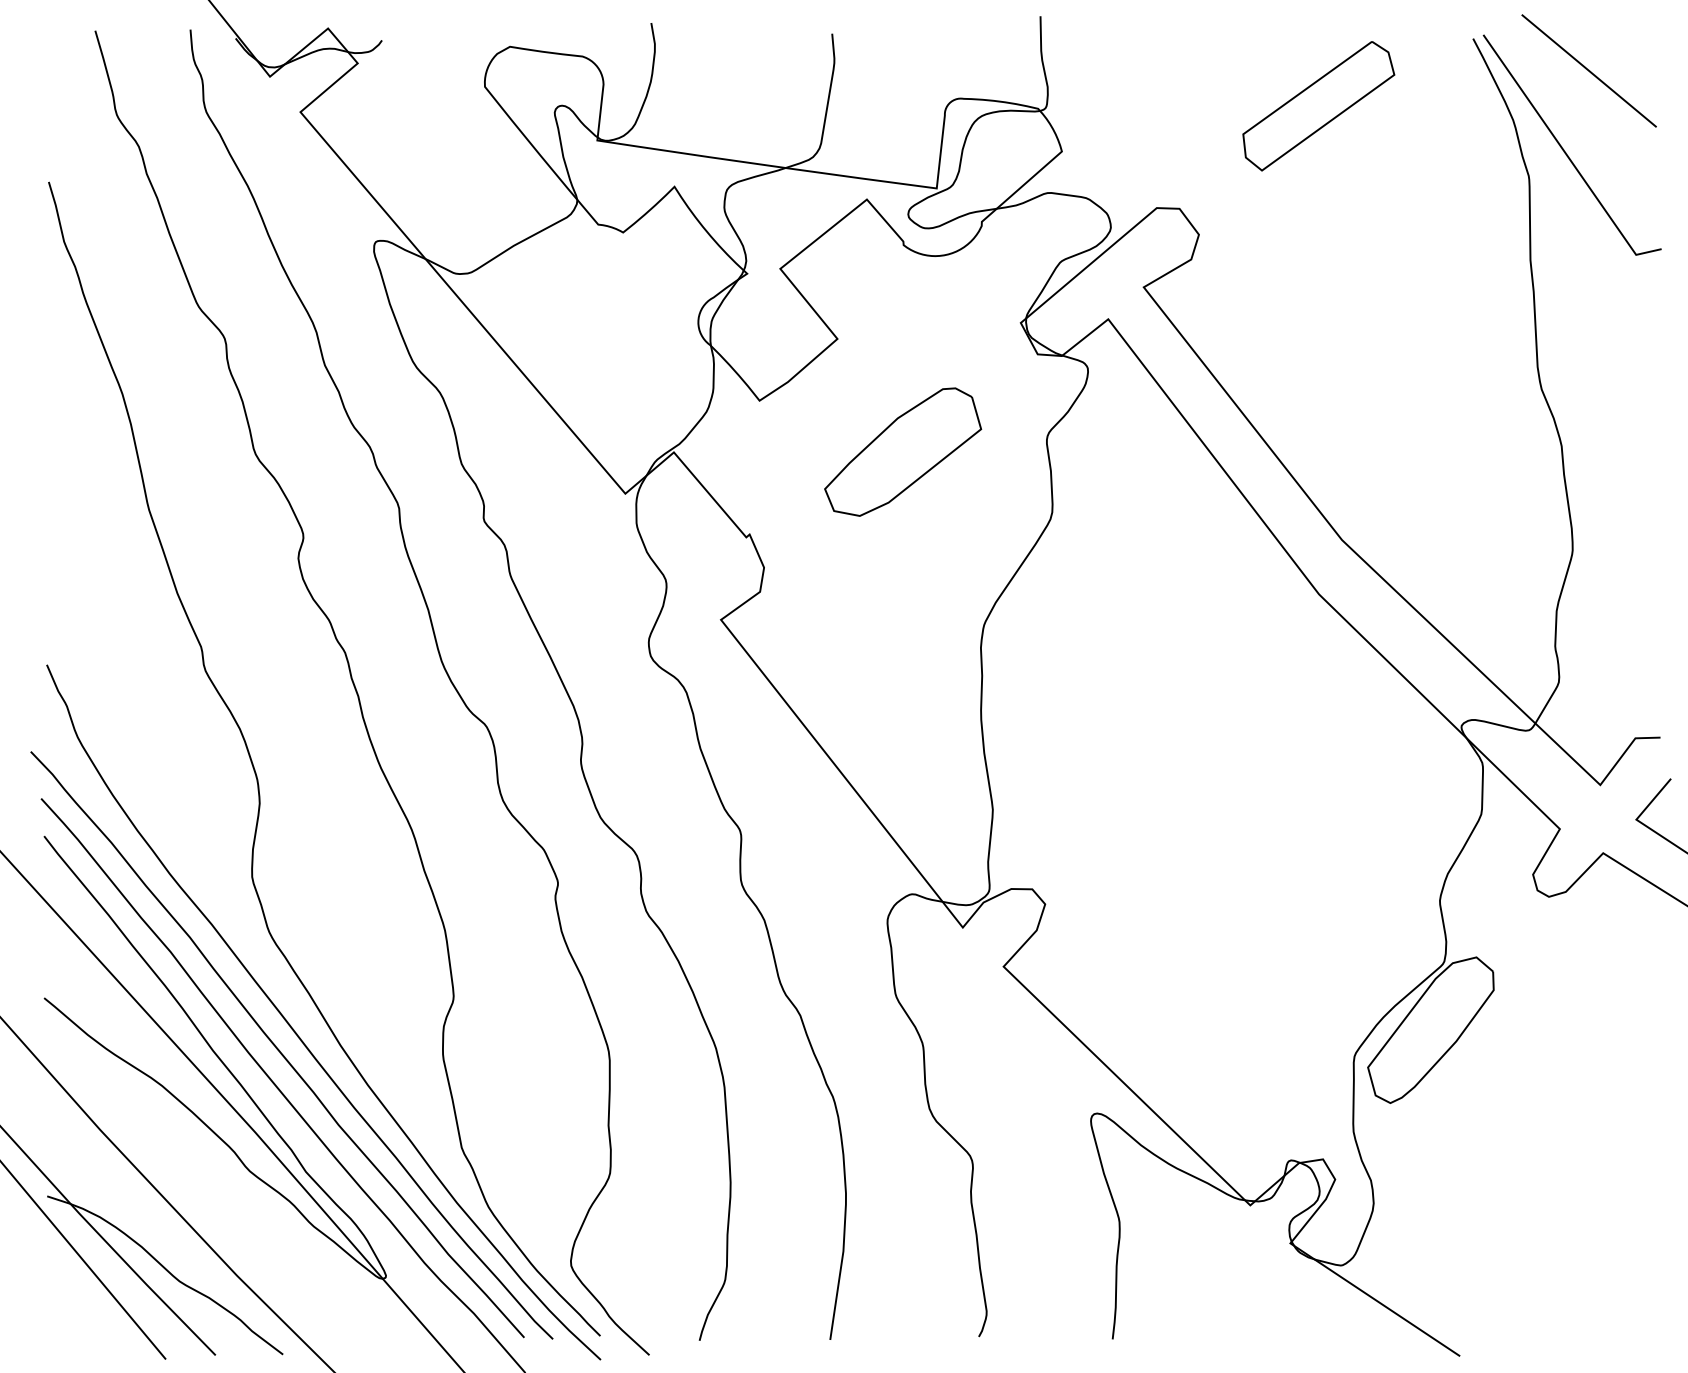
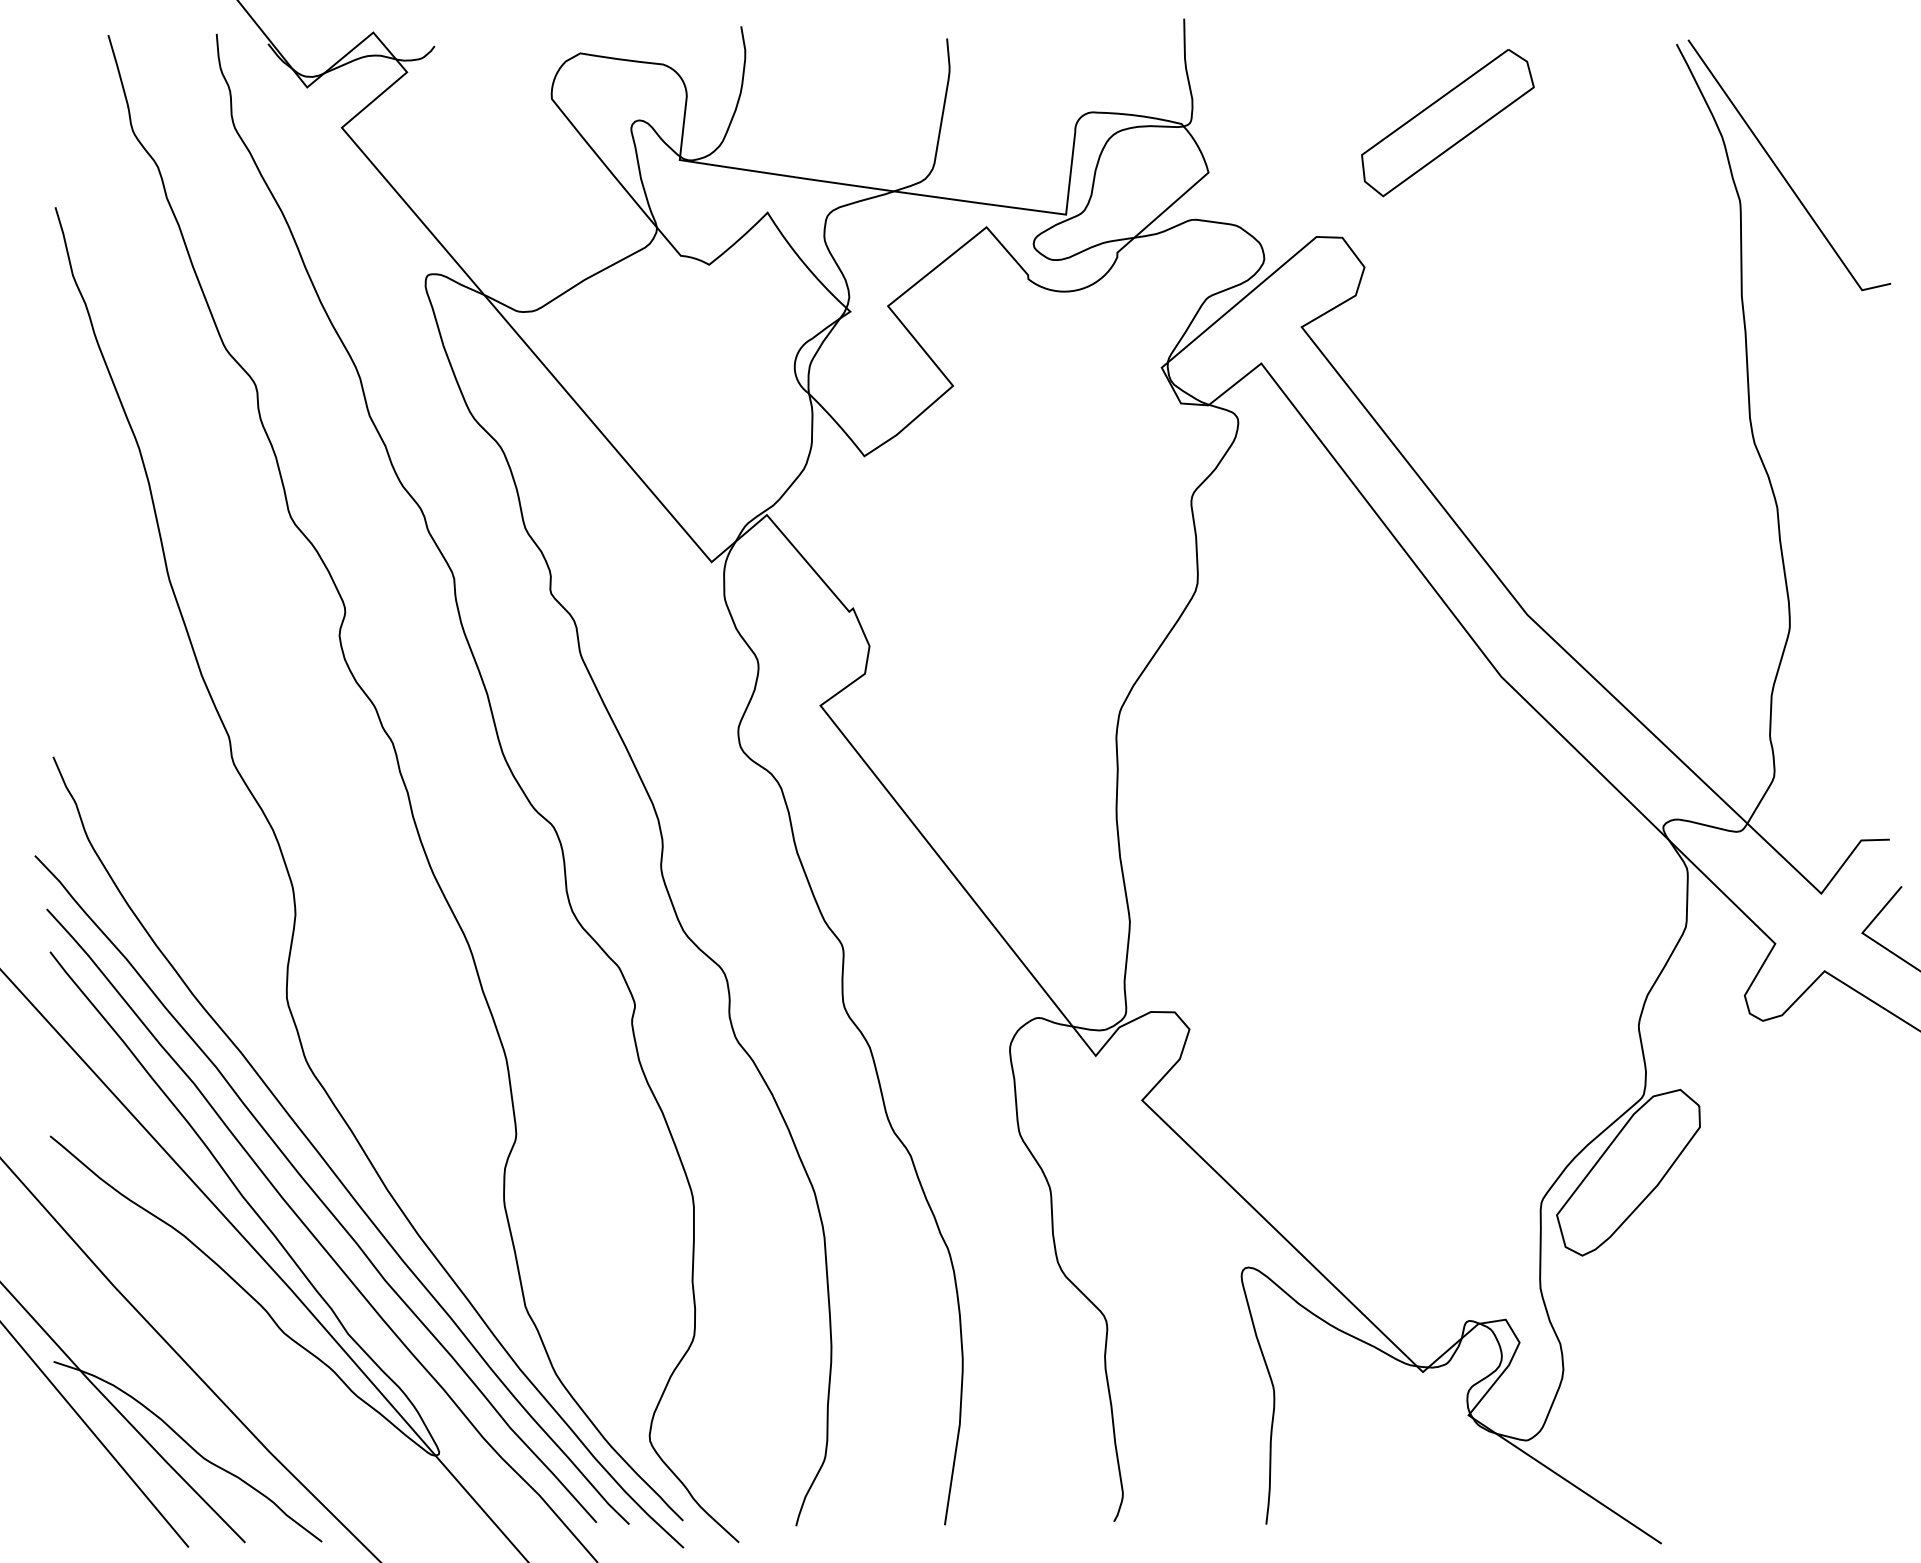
line: (1589, 70) -> (1808, 80), removed
part: (1318, 106) -> (1447, 123), moved
part: (902, 451) -> (1027, 514), removed

